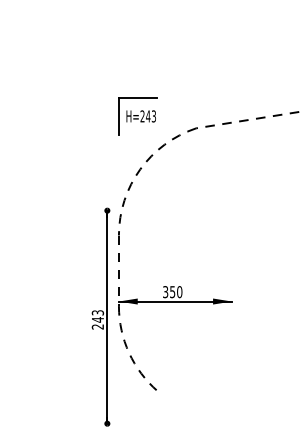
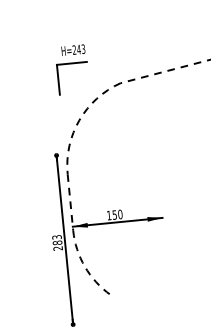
text: (140, 116) -> (72, 50), moved
text: (165, 292) -> (109, 215), 350 -> 150
text: (97, 319) -> (57, 242), 243 -> 283

